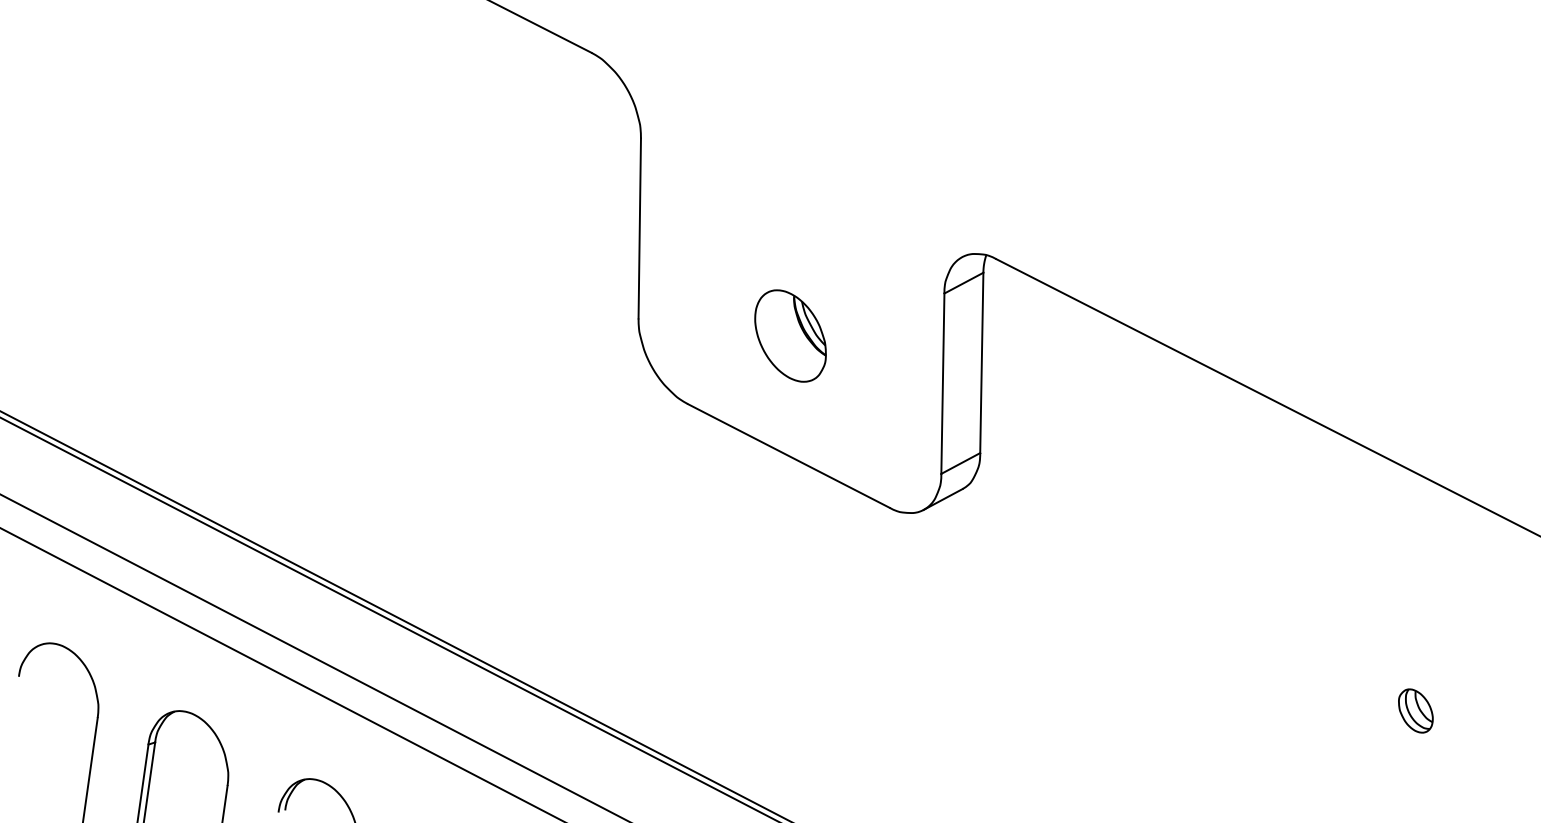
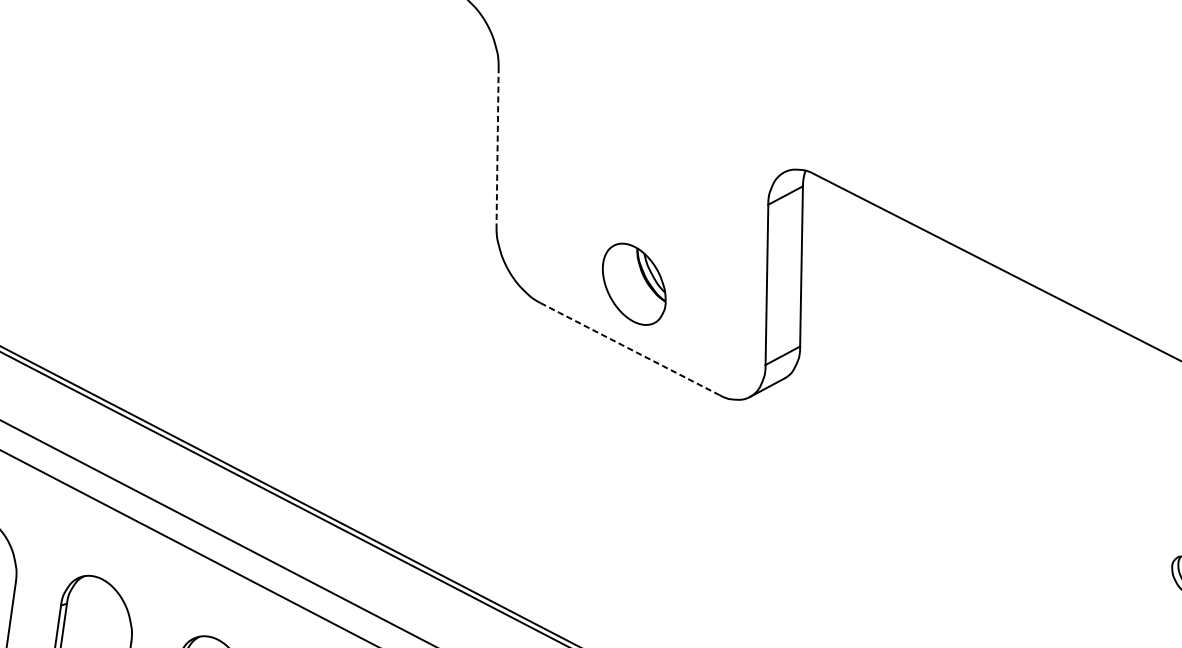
line: (639, 228) -> (497, 146), solid -> dashed
part: (790, 335) -> (634, 283), moved
line: (789, 456) -> (630, 349), solid -> dashed

